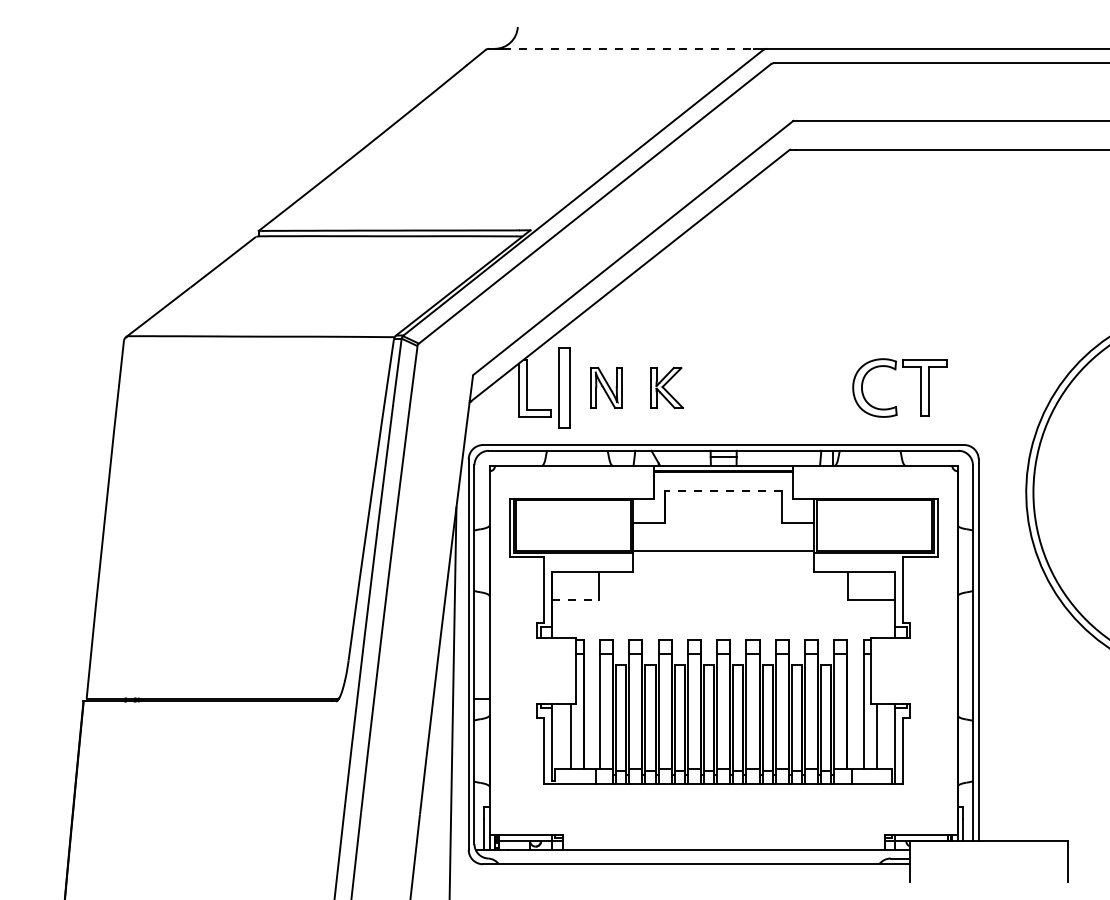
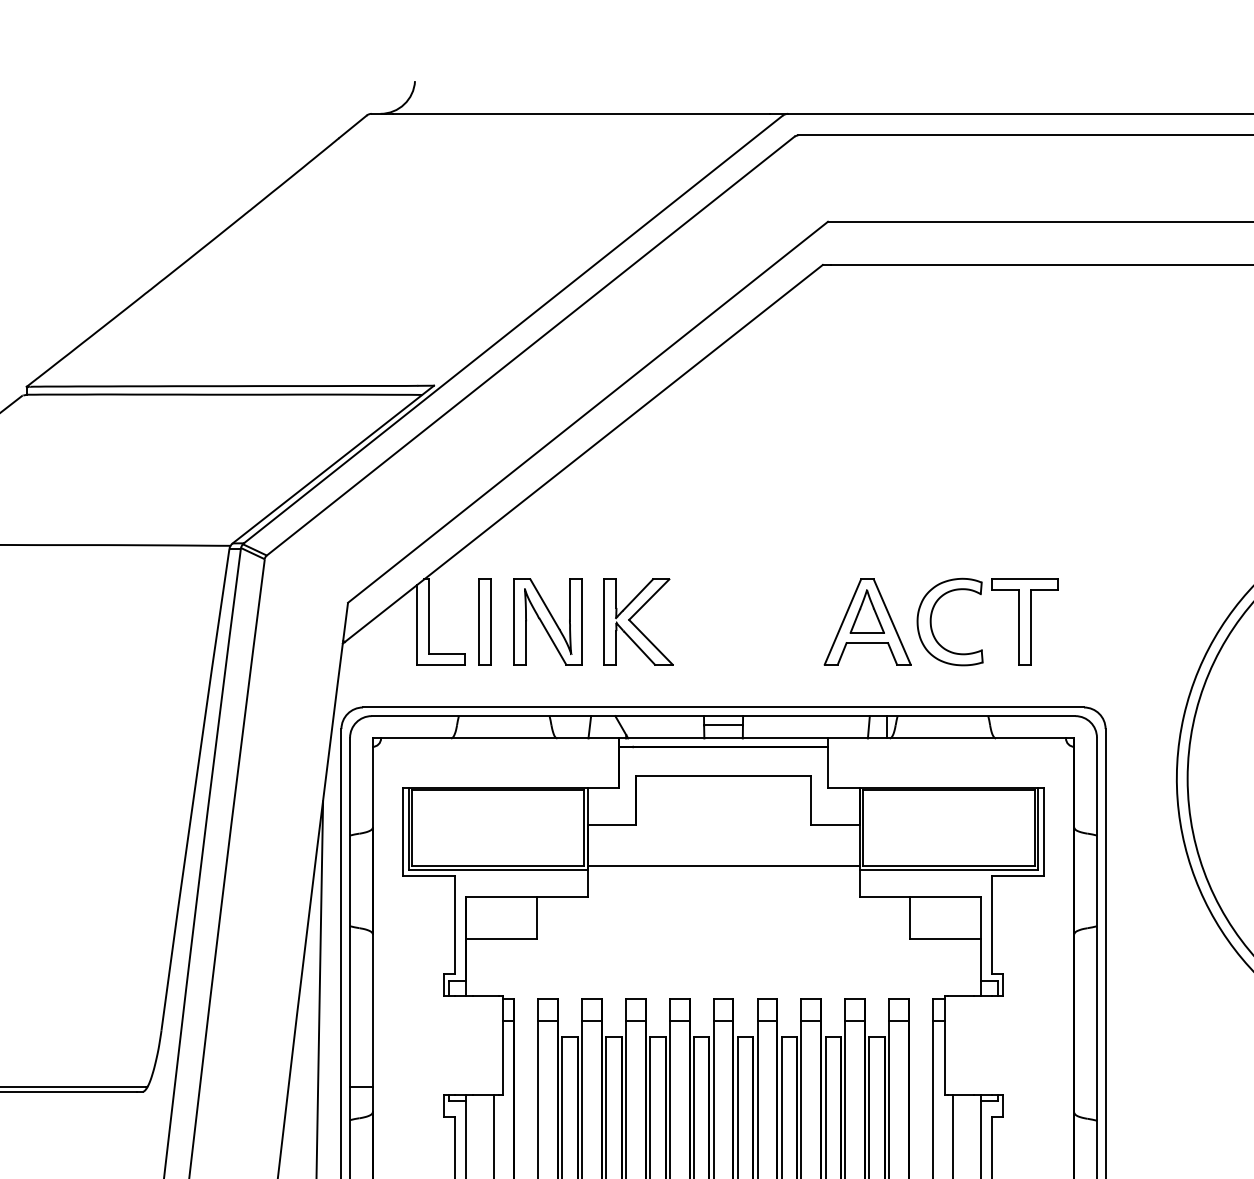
line: (628, 48) -> (580, 113), dashed -> solid
part: (606, 387) -> (547, 621), size x1.43
part: (666, 387) -> (637, 621), size x1.43
part: (819, 387) -> (867, 621), added
part: (564, 388) -> (484, 622), size x0.71
line: (723, 490) -> (723, 775), dashed -> solid
line: (575, 599) -> (501, 938), dashed -> solid

